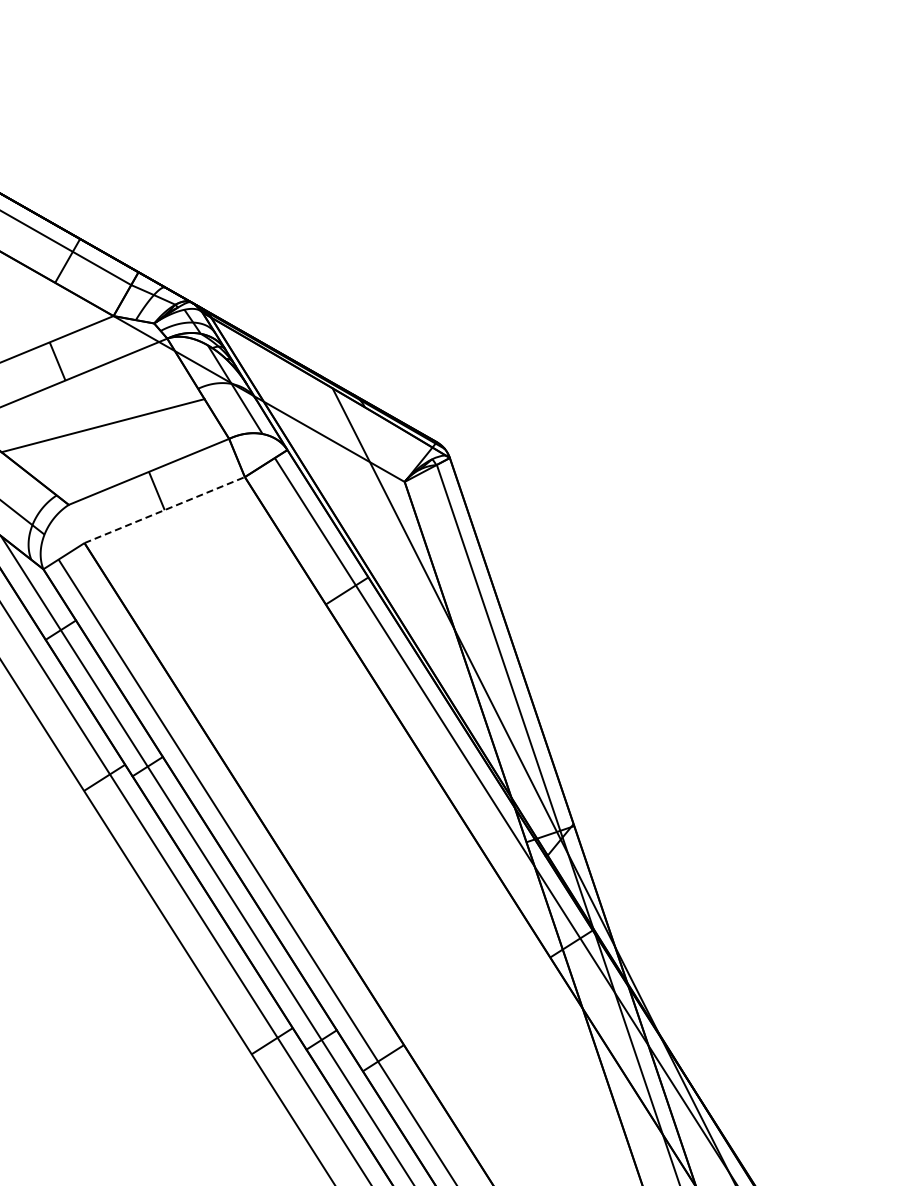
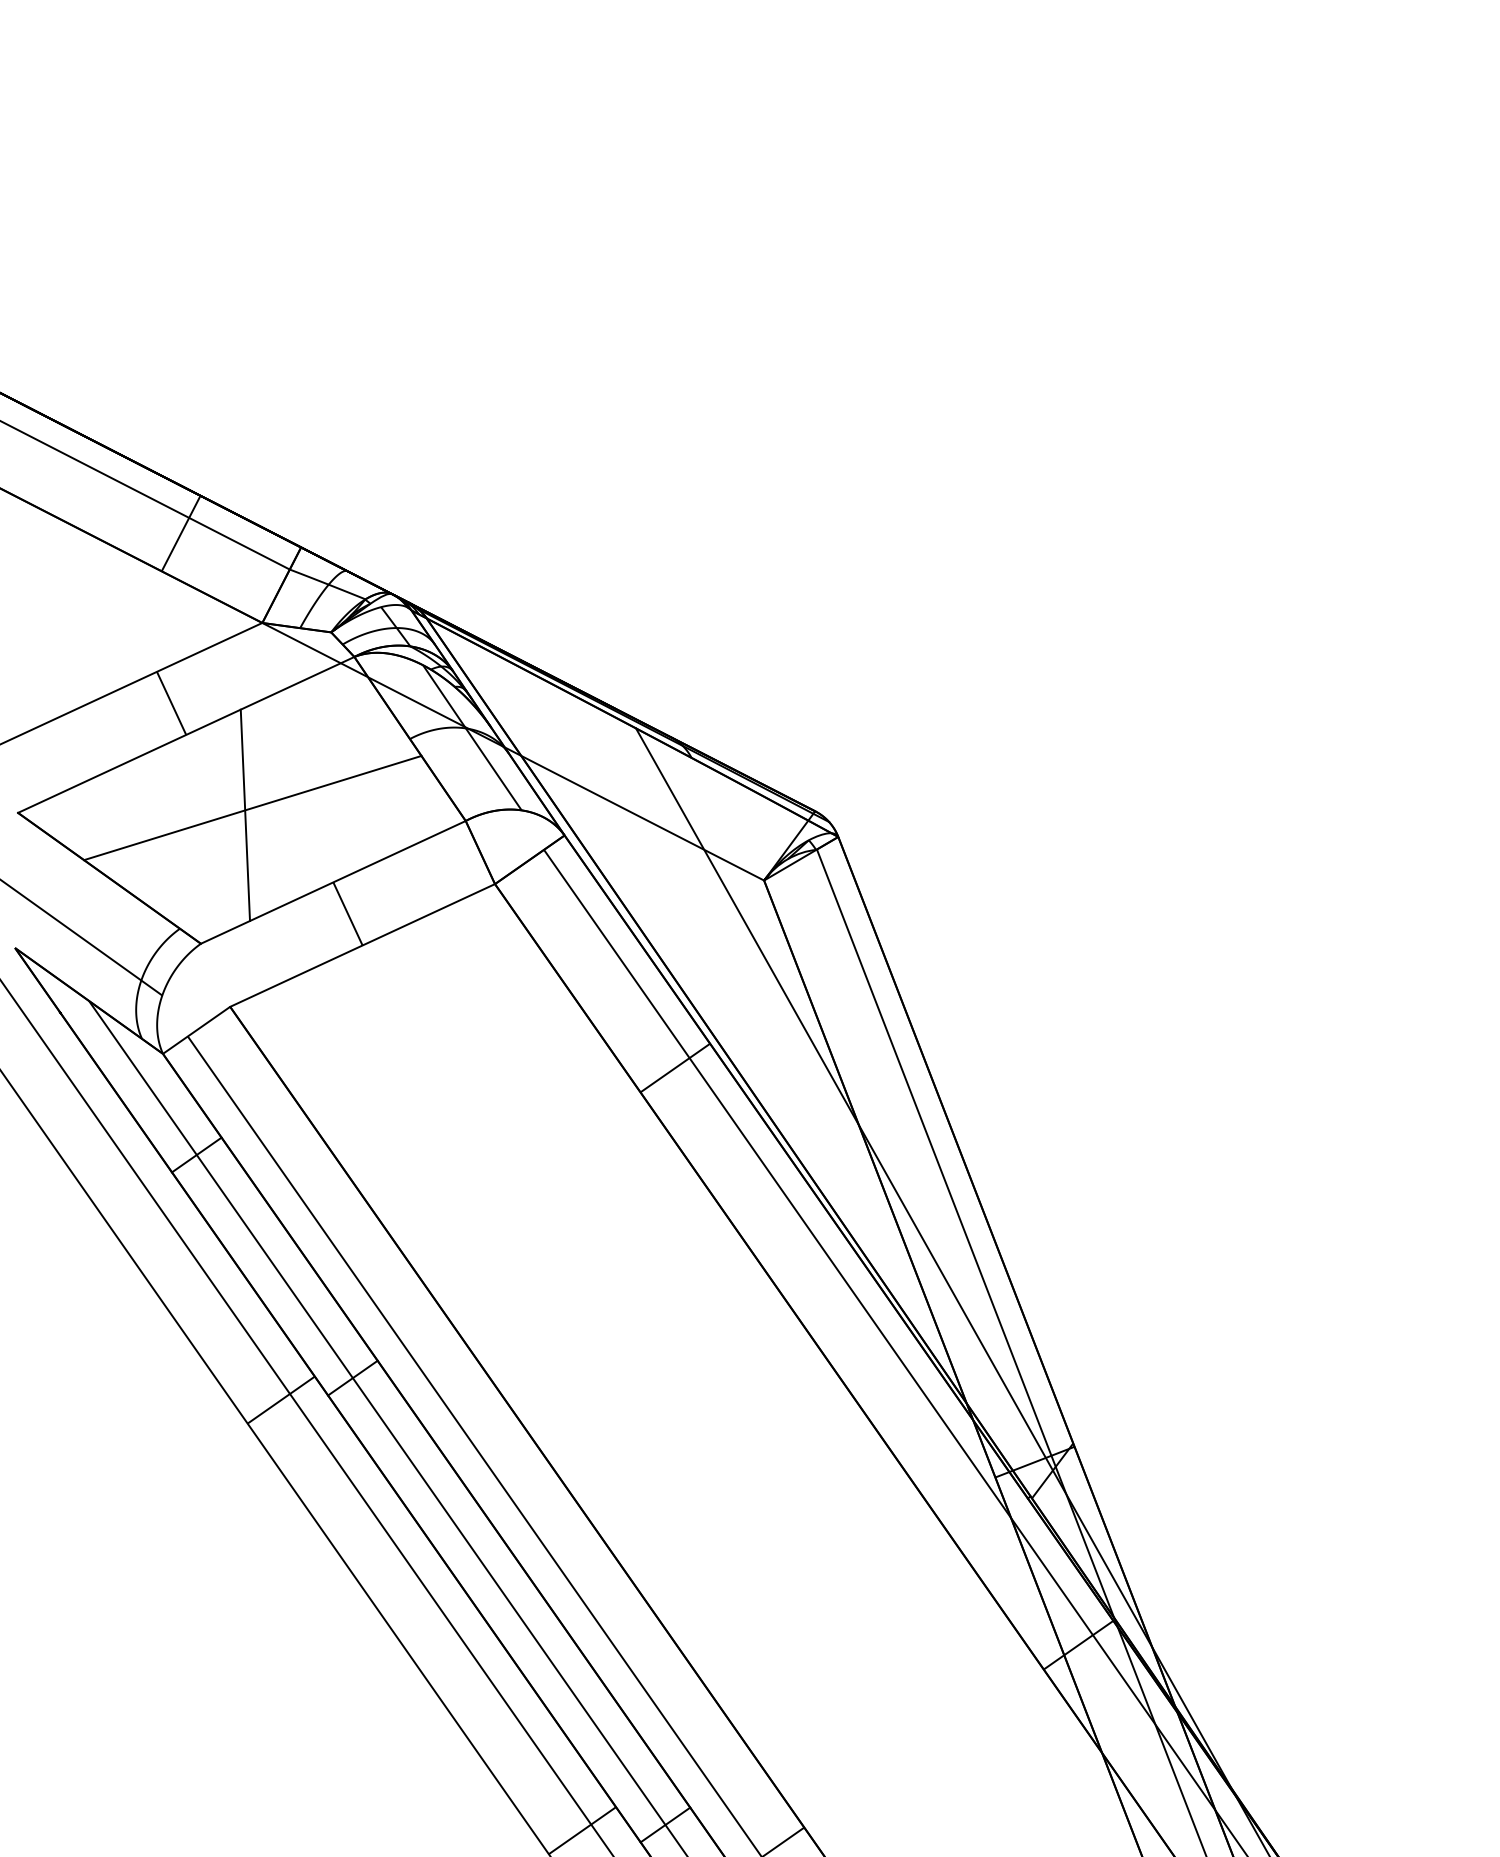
line: (98, 429) -> (245, 814), added
line: (164, 510) -> (362, 946), dashed -> solid

